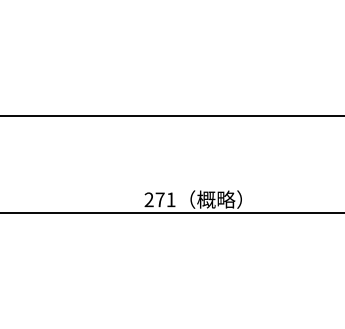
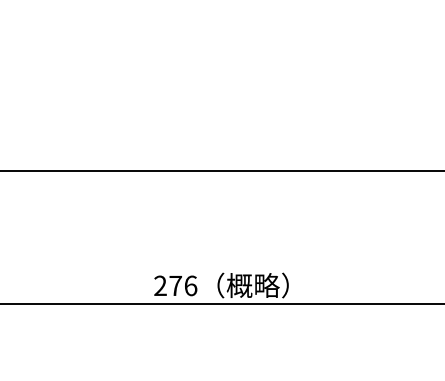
text: (170, 199) -> (189, 285), 271 -> 276

